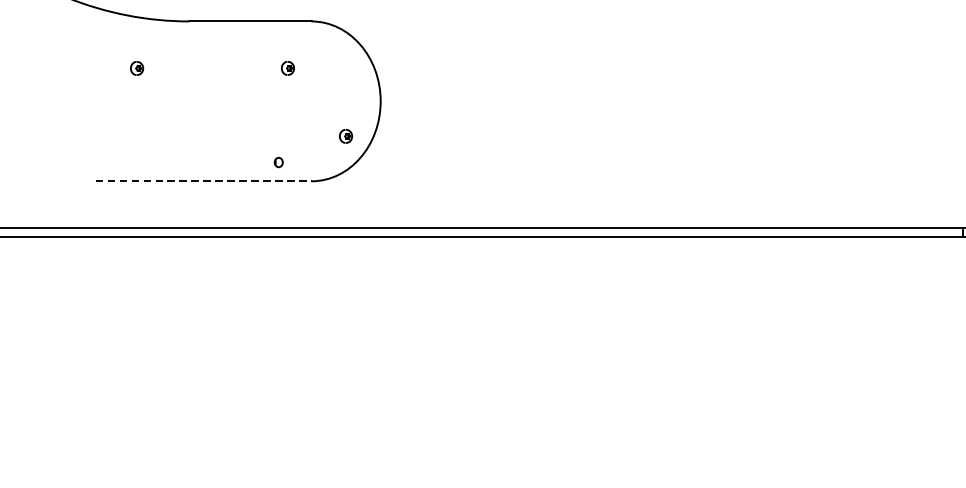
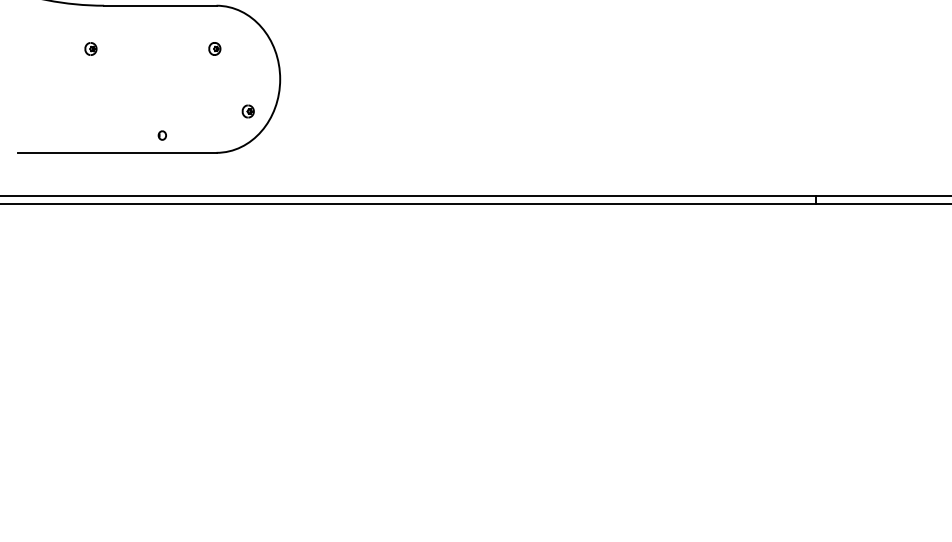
part: (136, 67) -> (90, 48), moved
part: (287, 67) -> (214, 48), moved
part: (277, 162) -> (161, 135), moved
line: (203, 180) -> (117, 152), dashed -> solid

